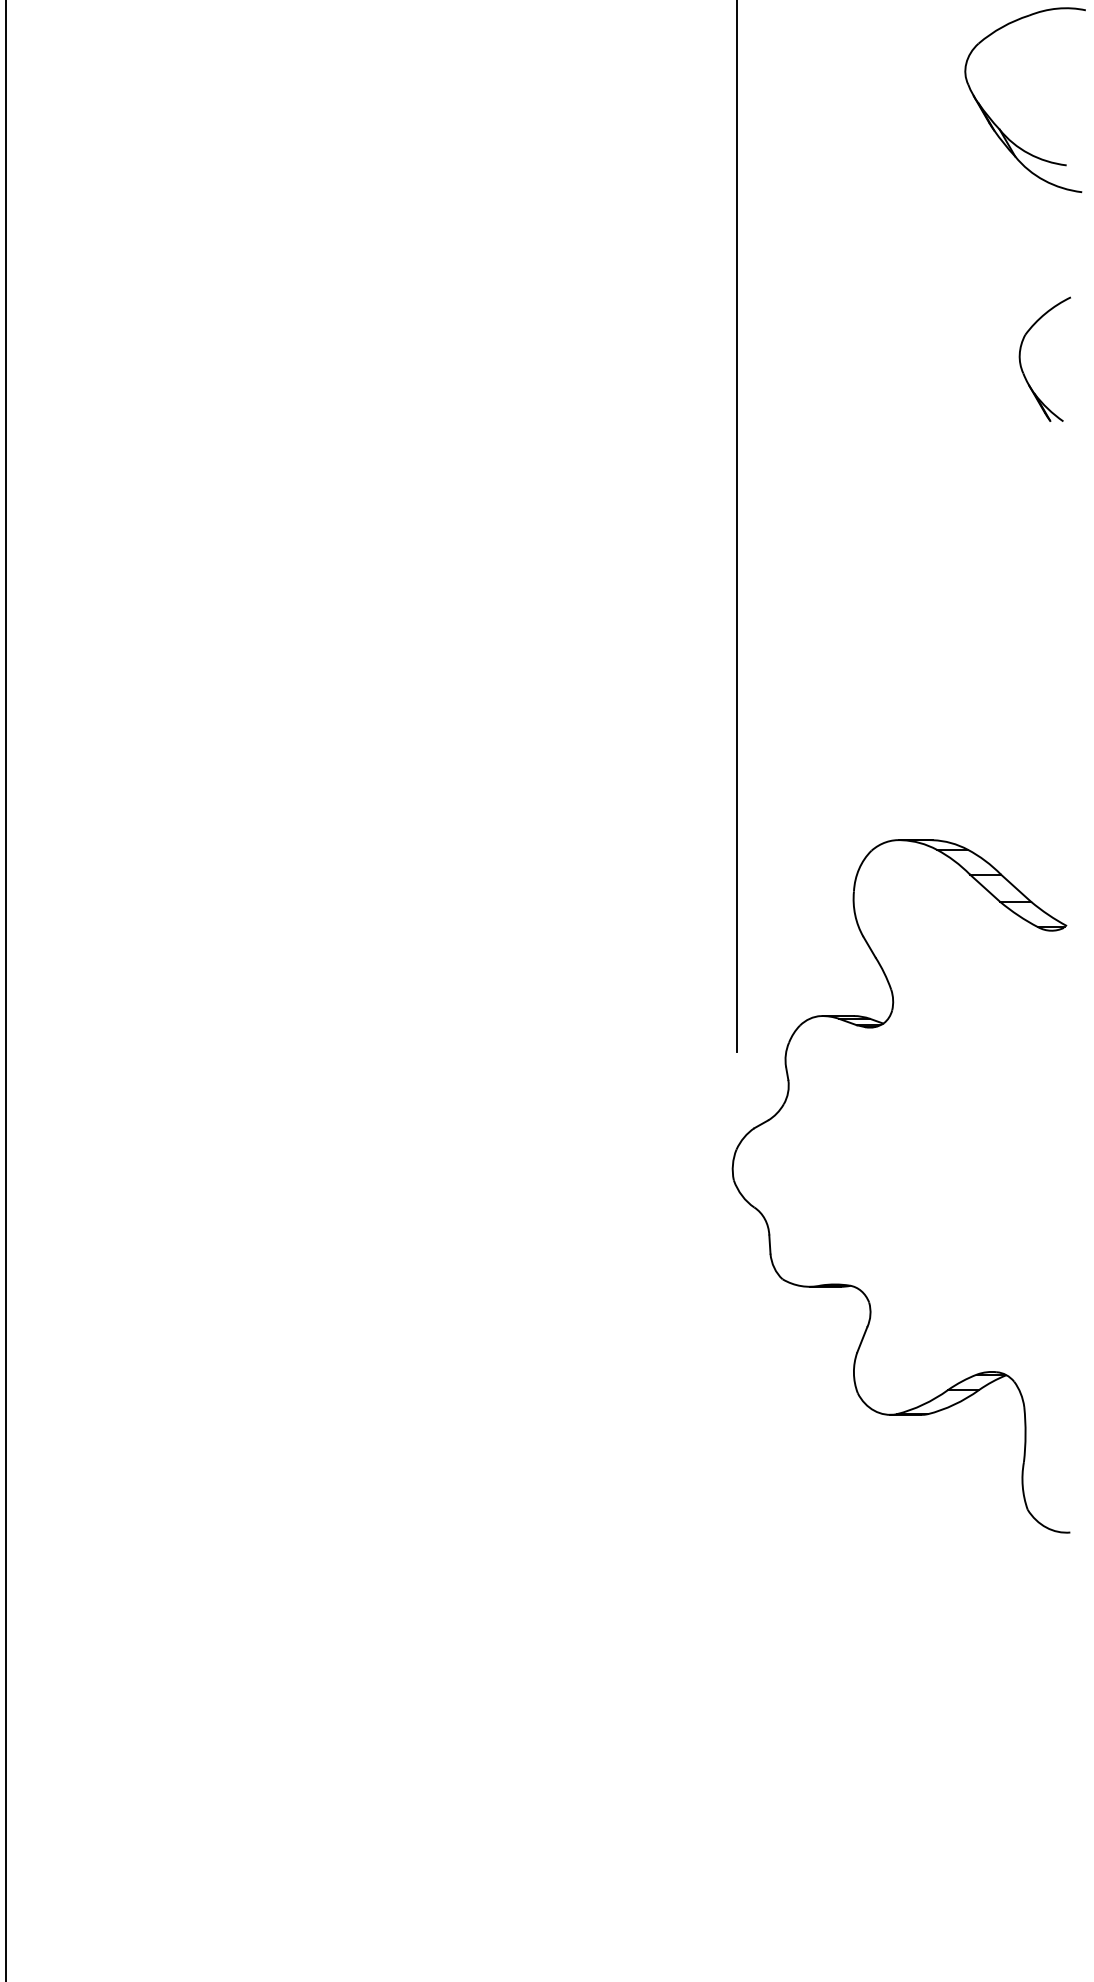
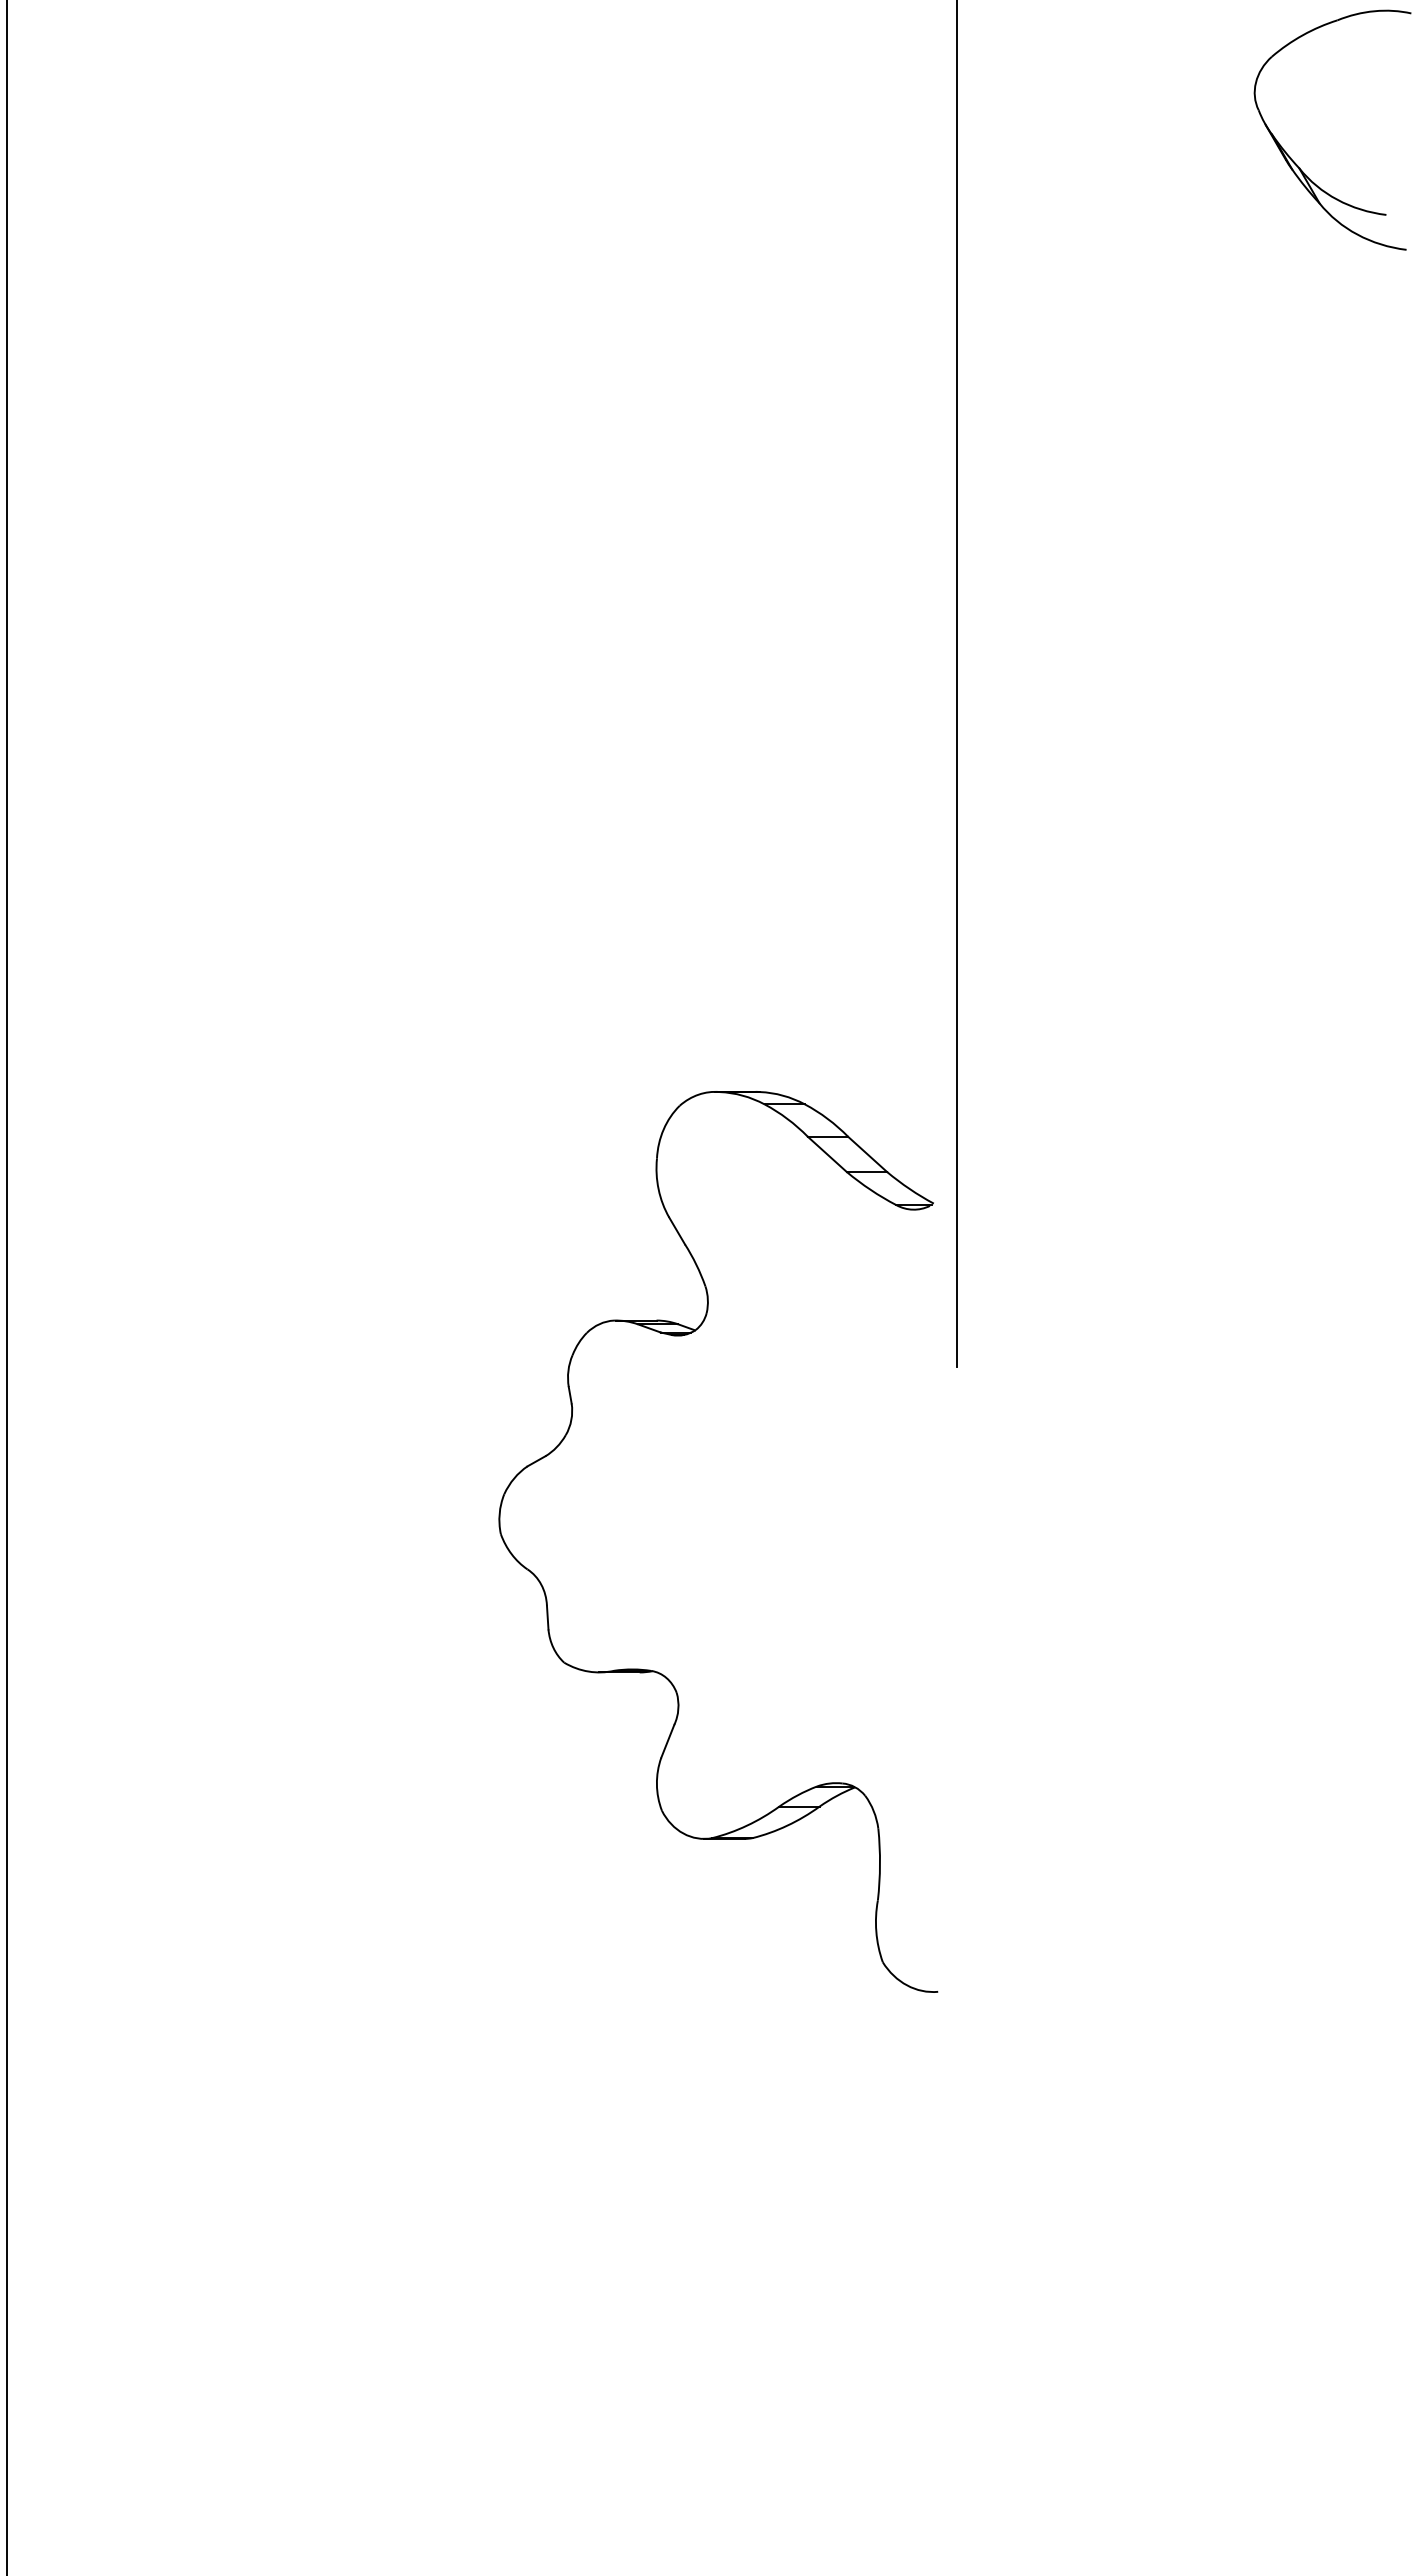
part: (1021, 363) -> (1327, 472), removed
part: (856, 1286) -> (660, 1672), moved

